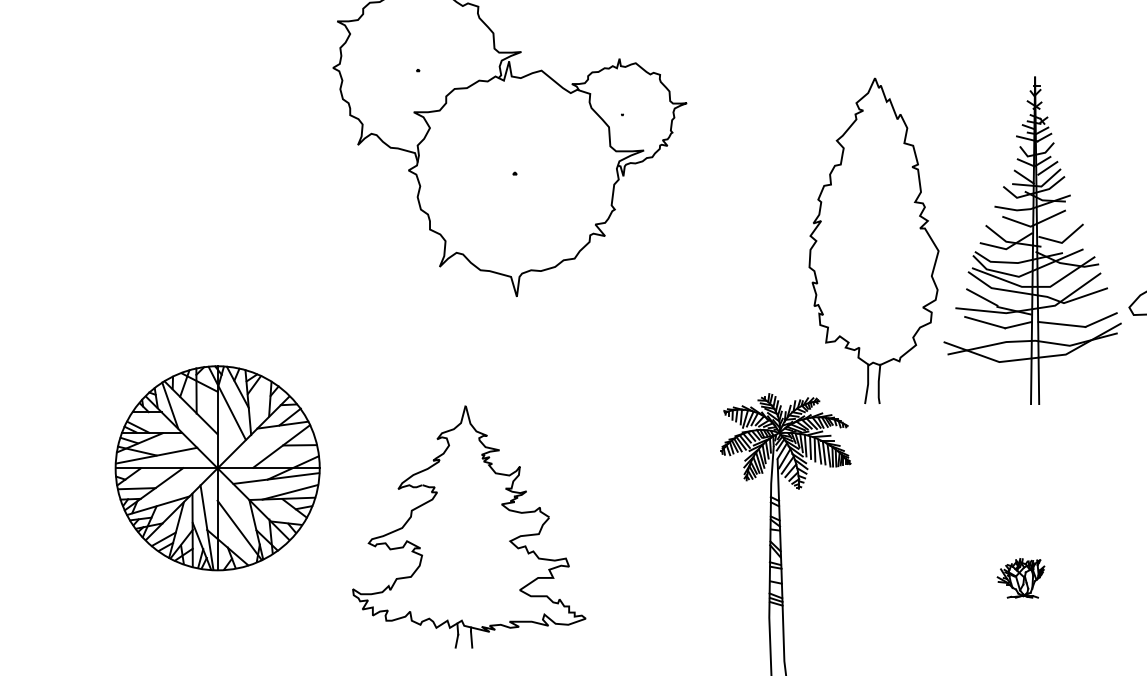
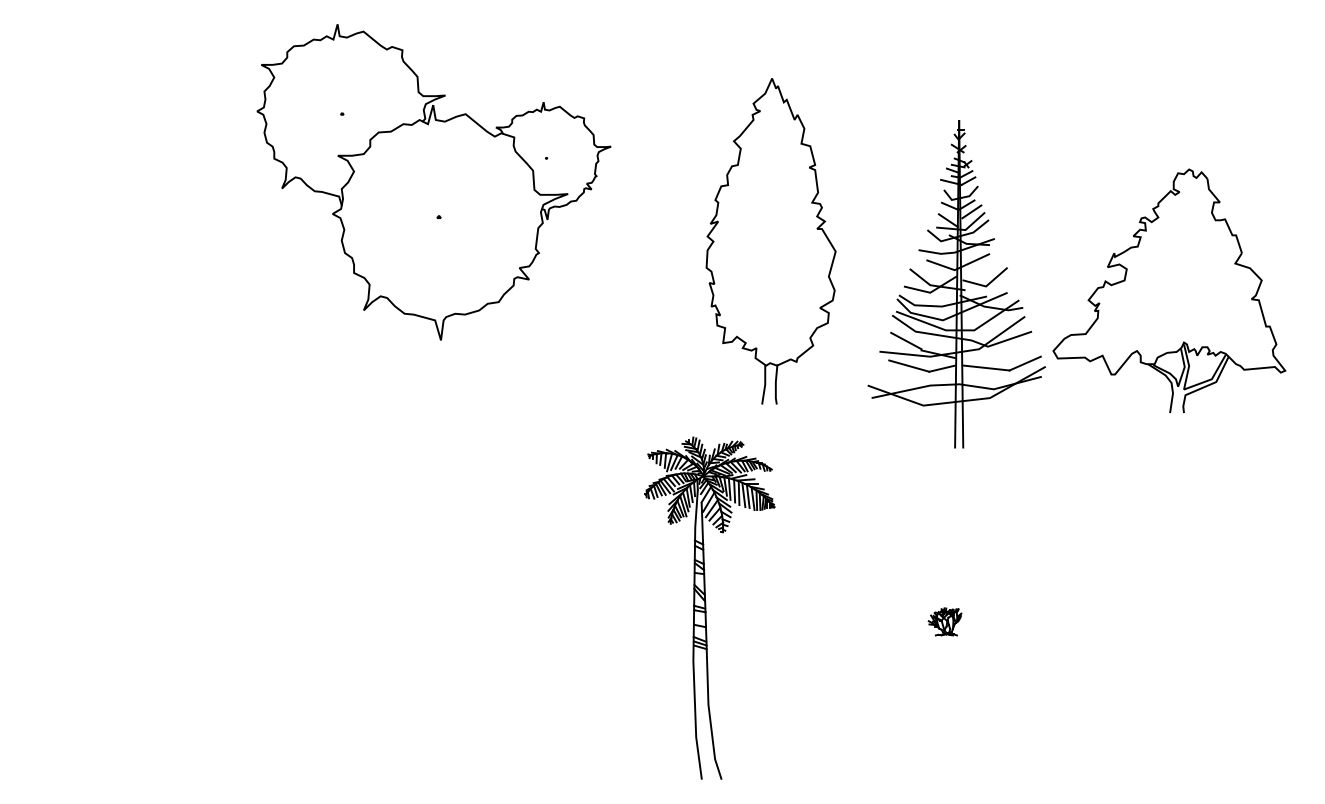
part: (873, 240) -> (770, 241), moved
part: (217, 467) -> (141, 511), removed
part: (469, 526) -> (393, 570), removed
part: (1020, 577) -> (944, 621), size x0.7

